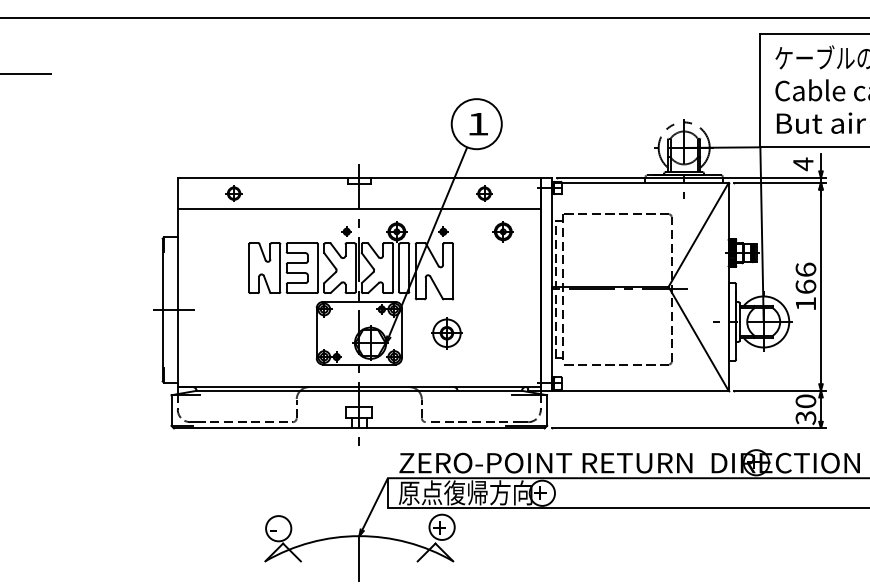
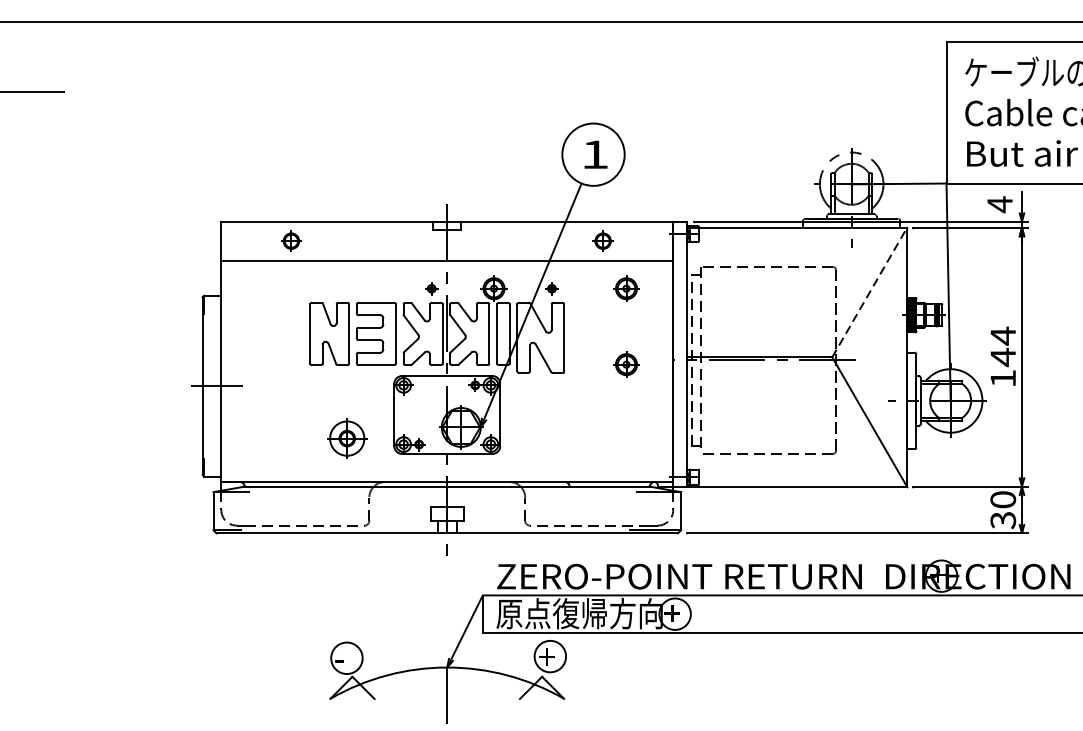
line: (698, 234) -> (869, 292), solid -> dashed
text: (805, 278) -> (1002, 346), 166 -> 144
part: (502, 292) -> (625, 364), added
part: (446, 333) -> (346, 438), moved

